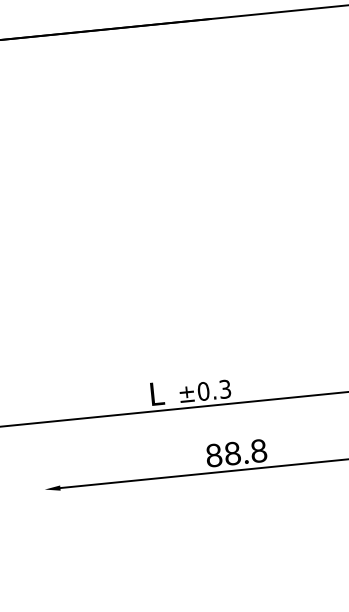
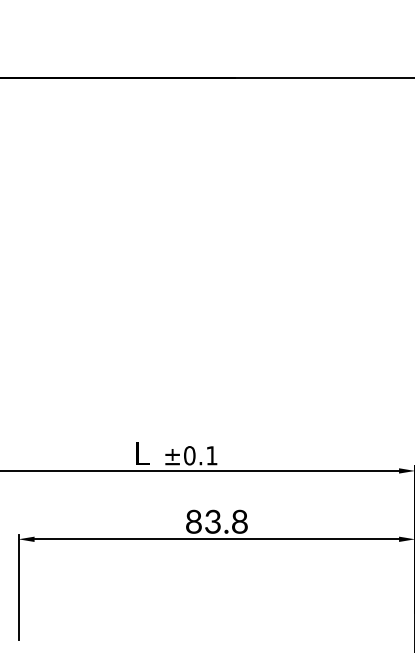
text: (224, 389) -> (211, 455), ±0.3 -> ±0.1
text: (232, 453) -> (212, 521), 88.8 -> 83.8
line: (49, 536) -> (18, 587), added

